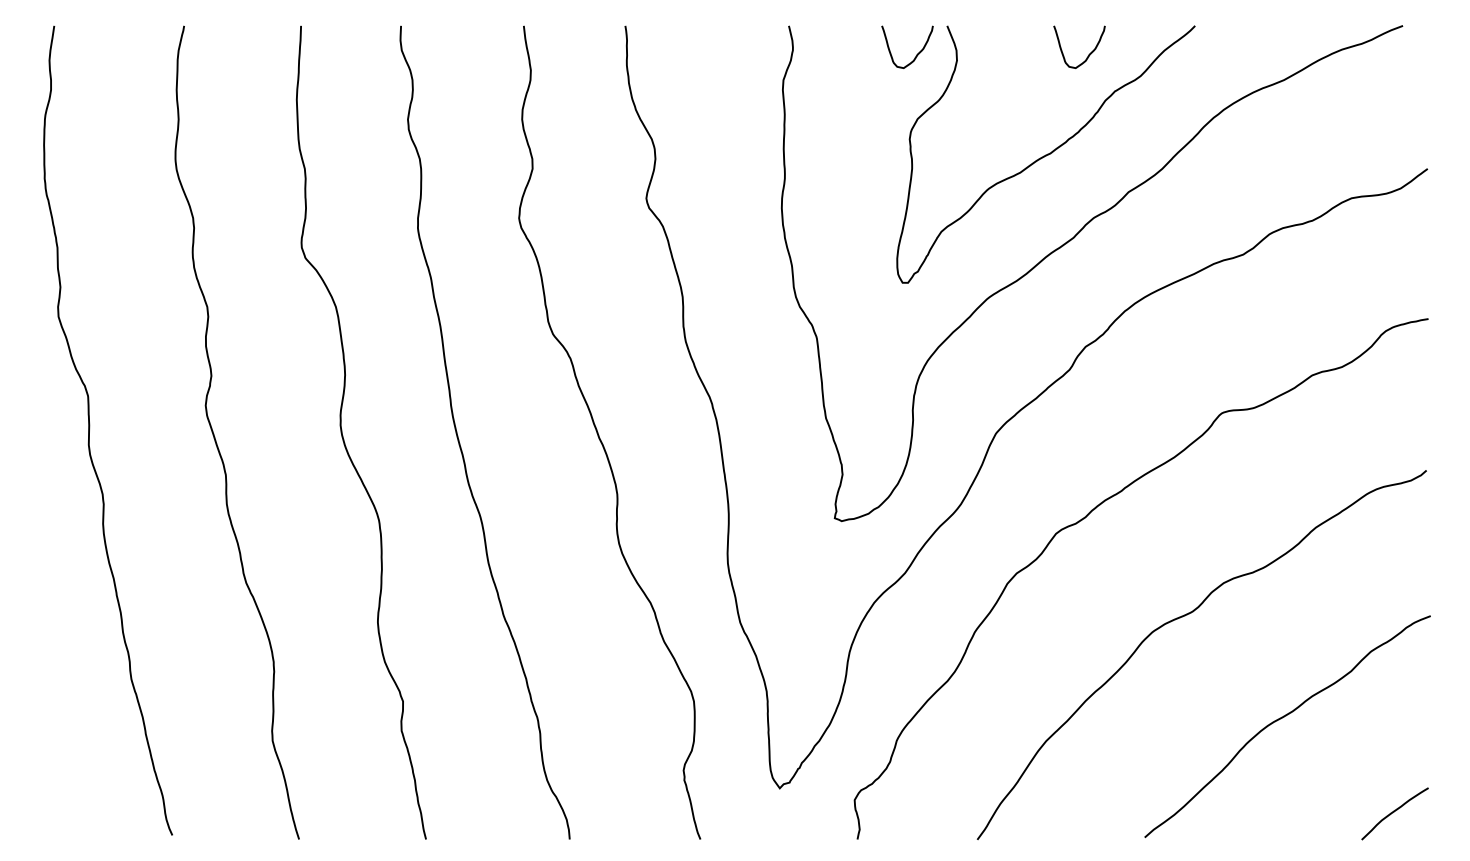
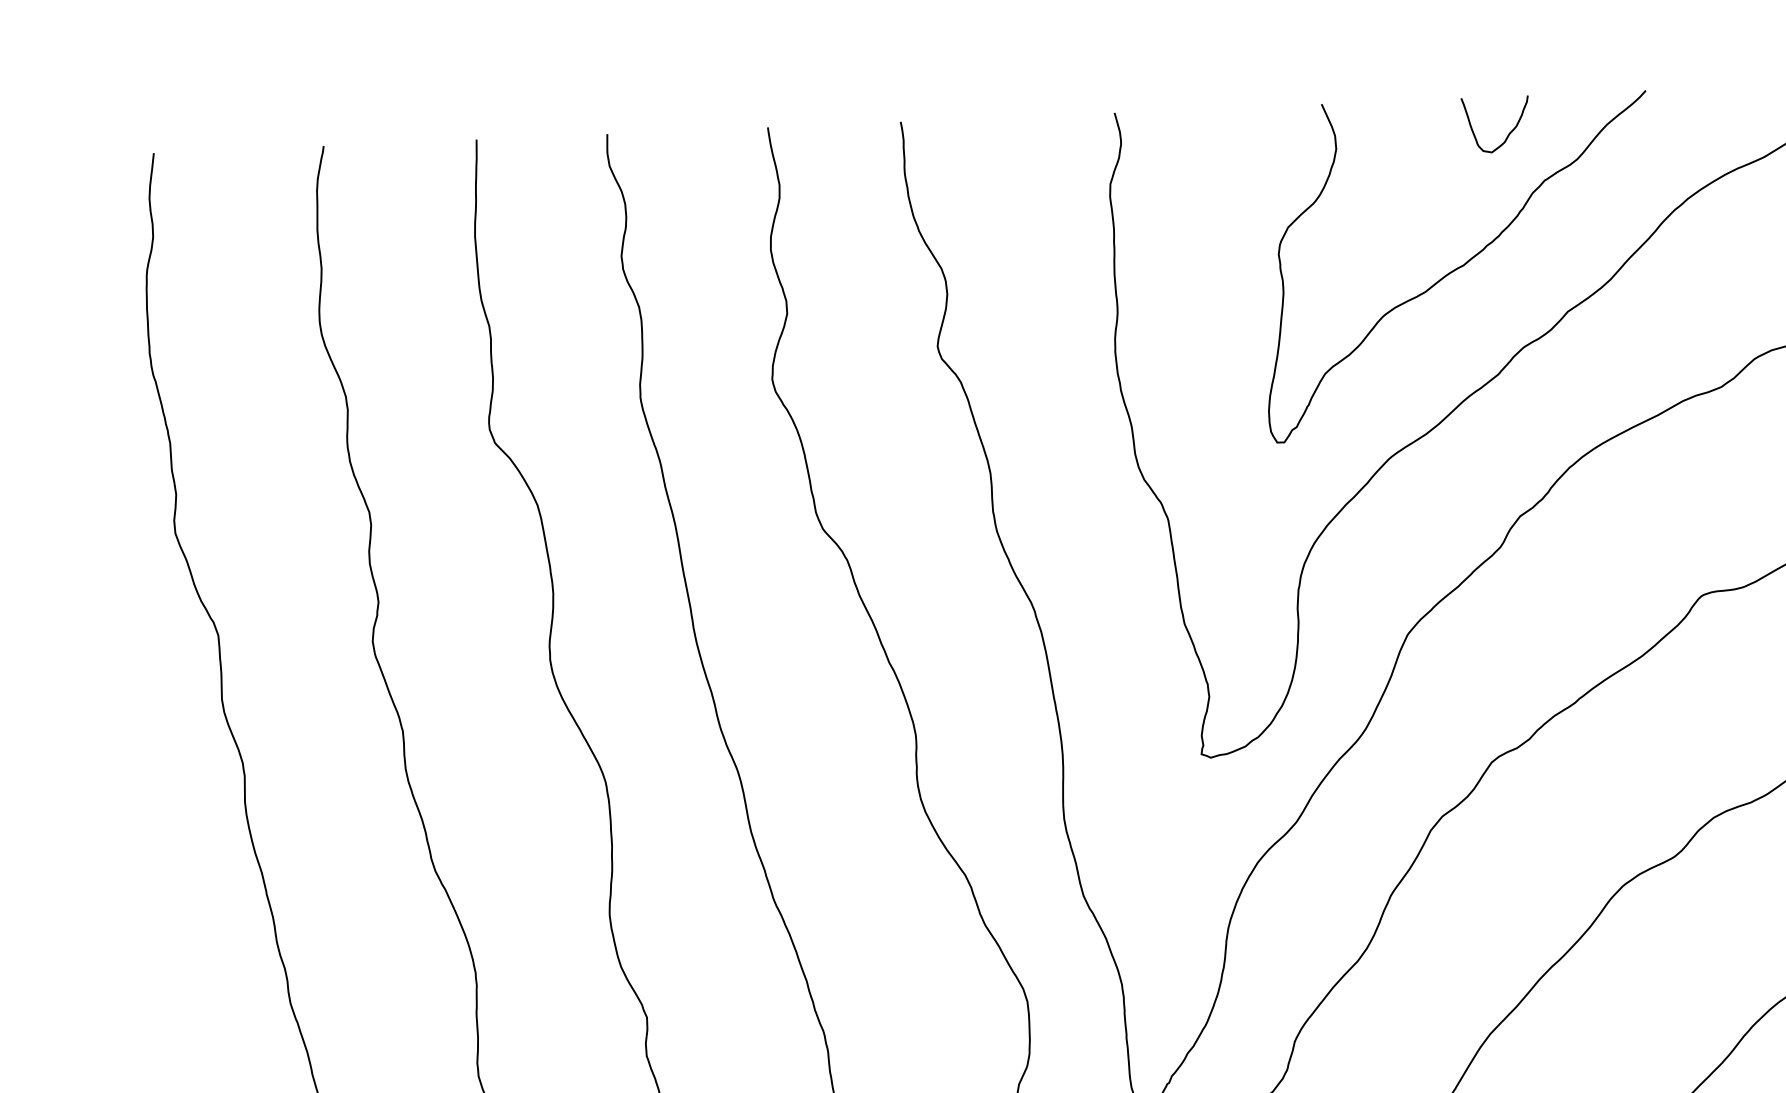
curve: (916, 54) -> (1282, 143), removed

